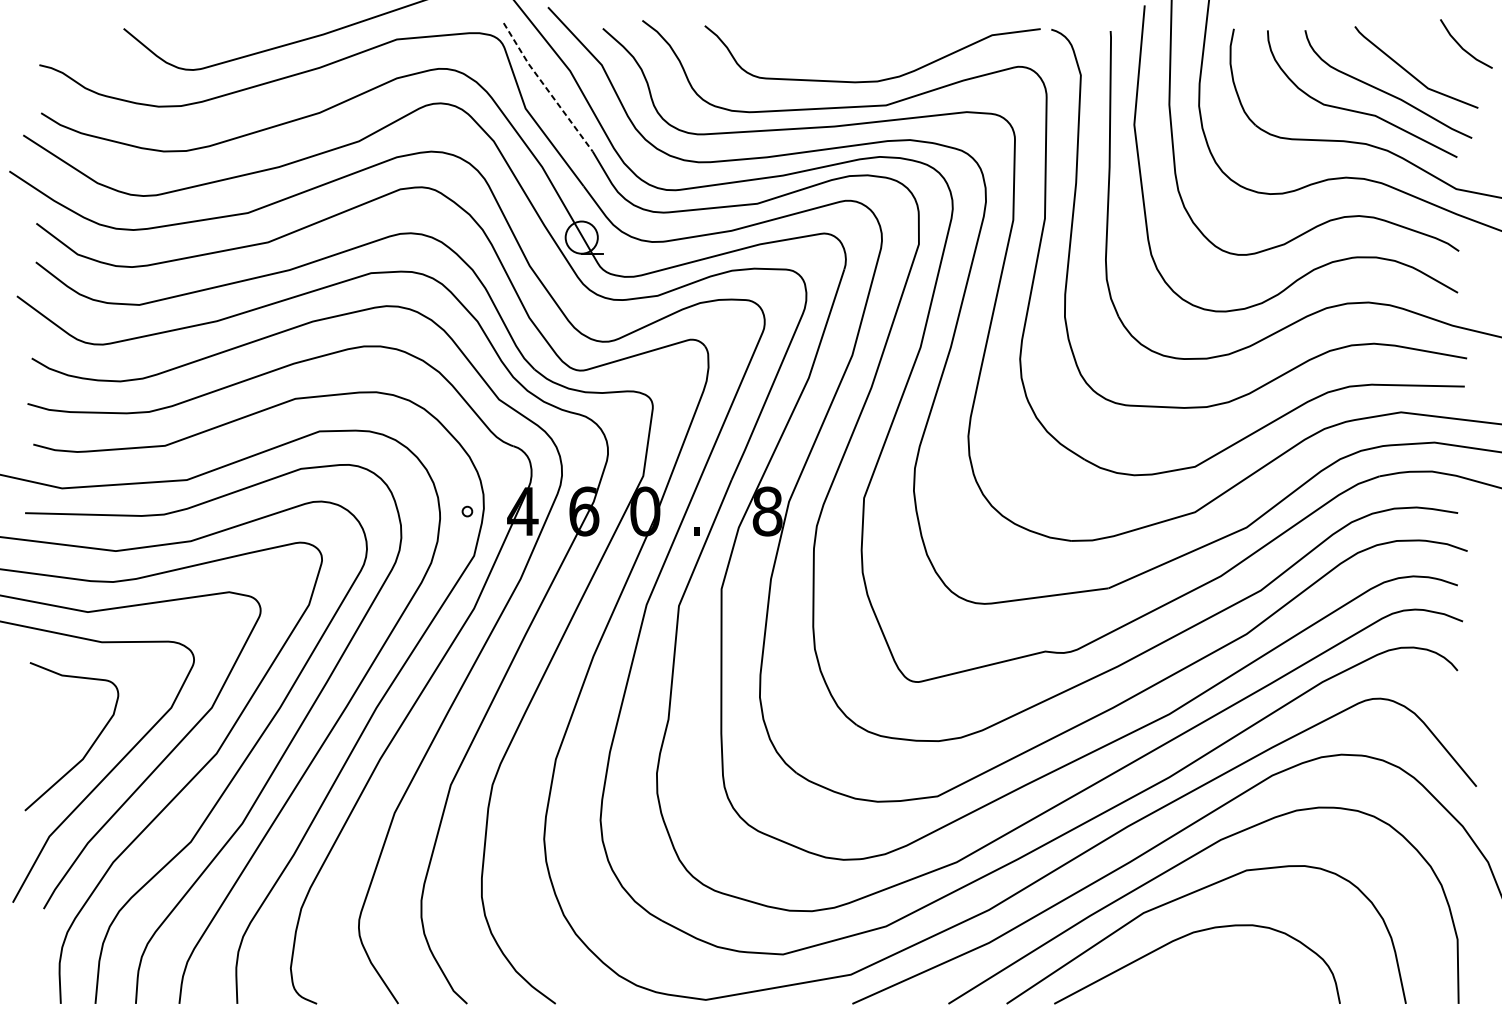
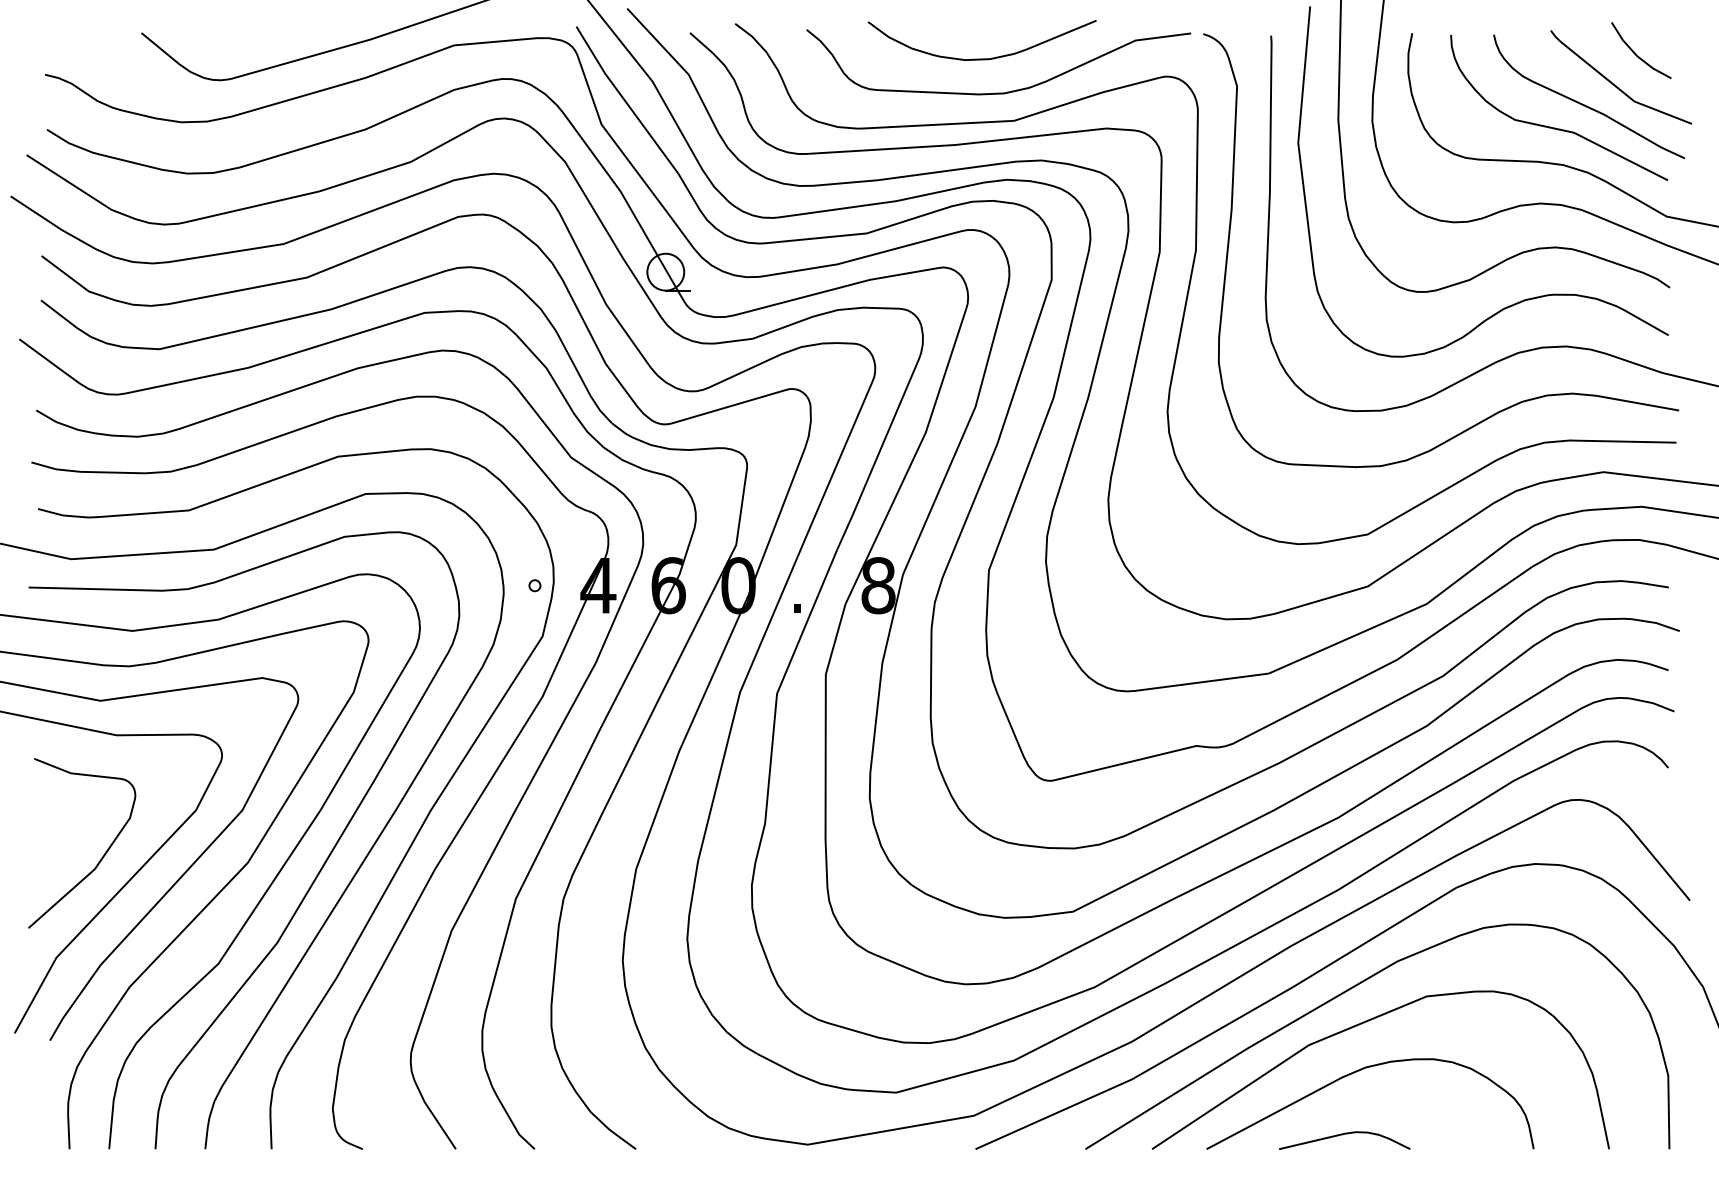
line: (1462, 46) -> (1636, 53), moved
curve: (857, 50) -> (981, 58), added
line: (546, 87) -> (625, 100), dashed -> solid
curve: (1172, 991) -> (1342, 1135), added

